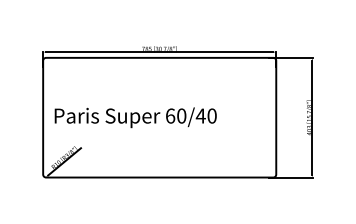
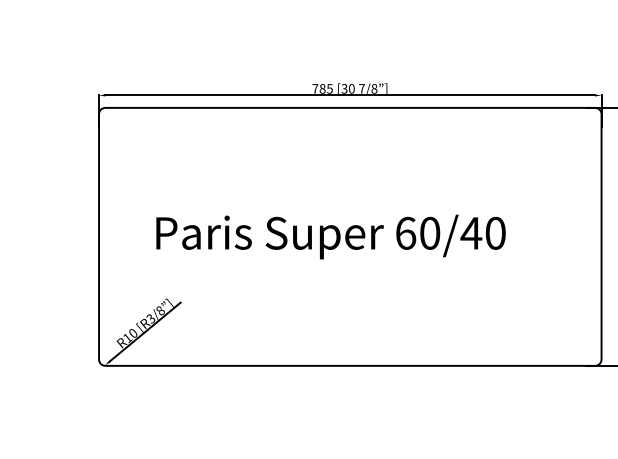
text: (135, 117) -> (330, 236), moved

